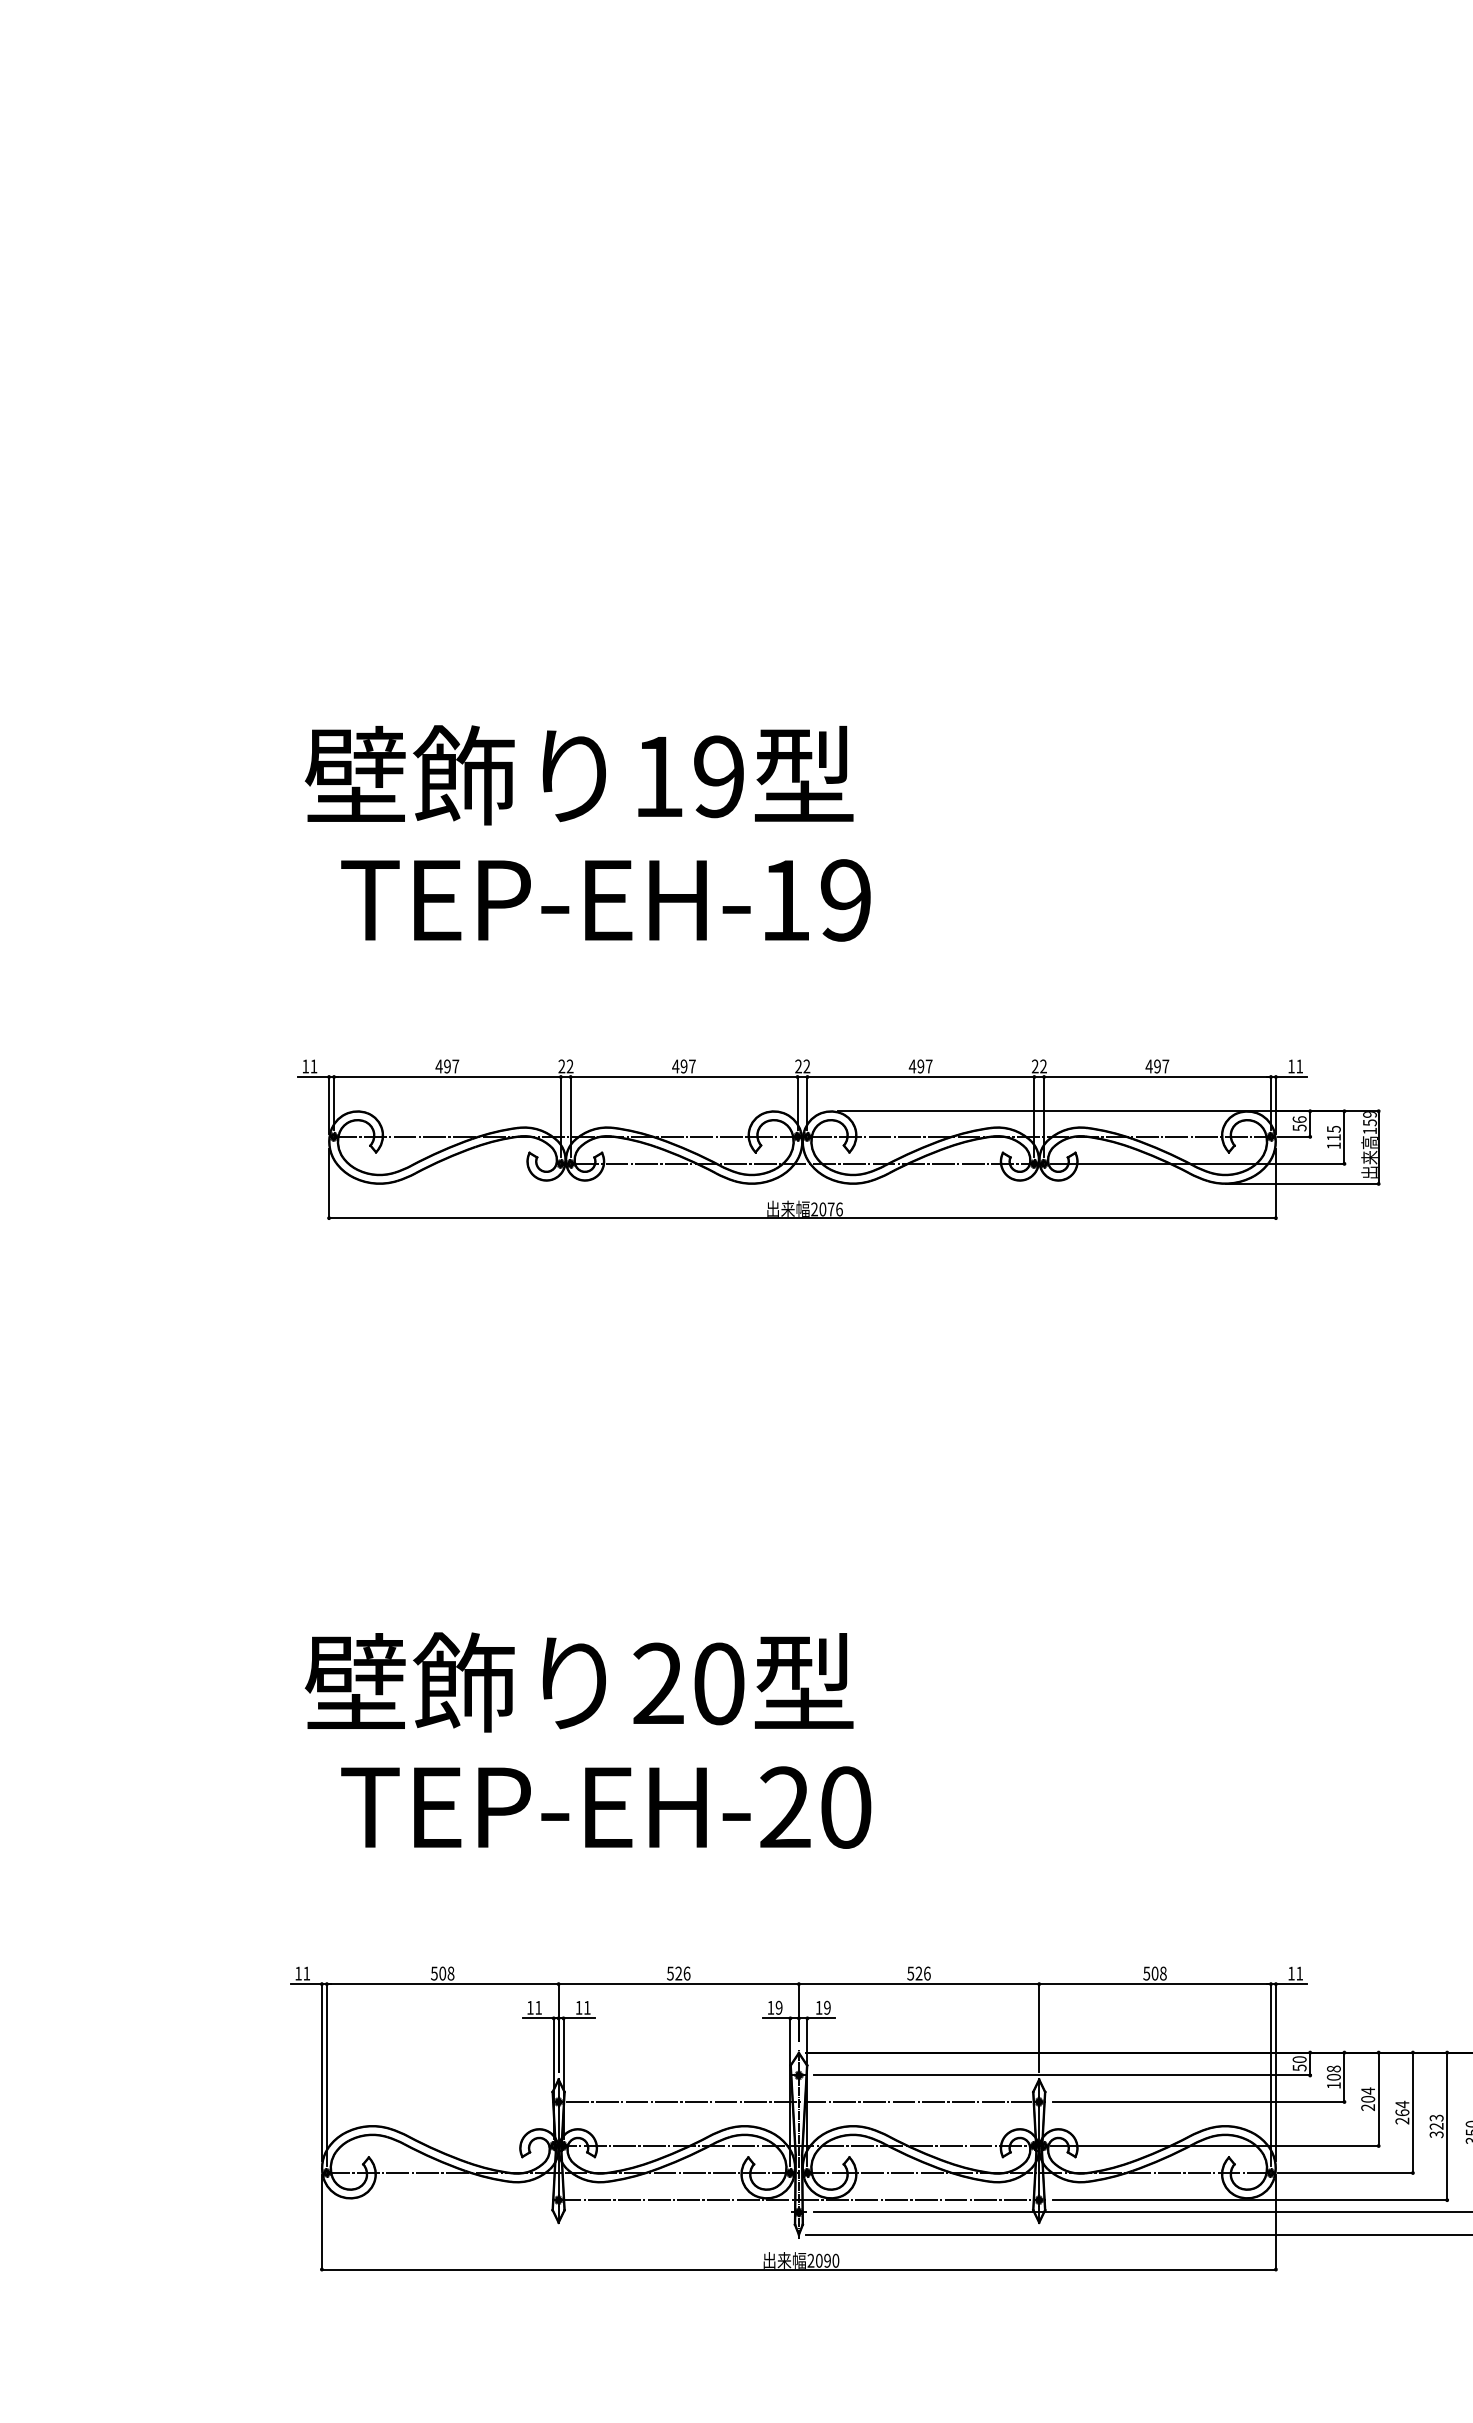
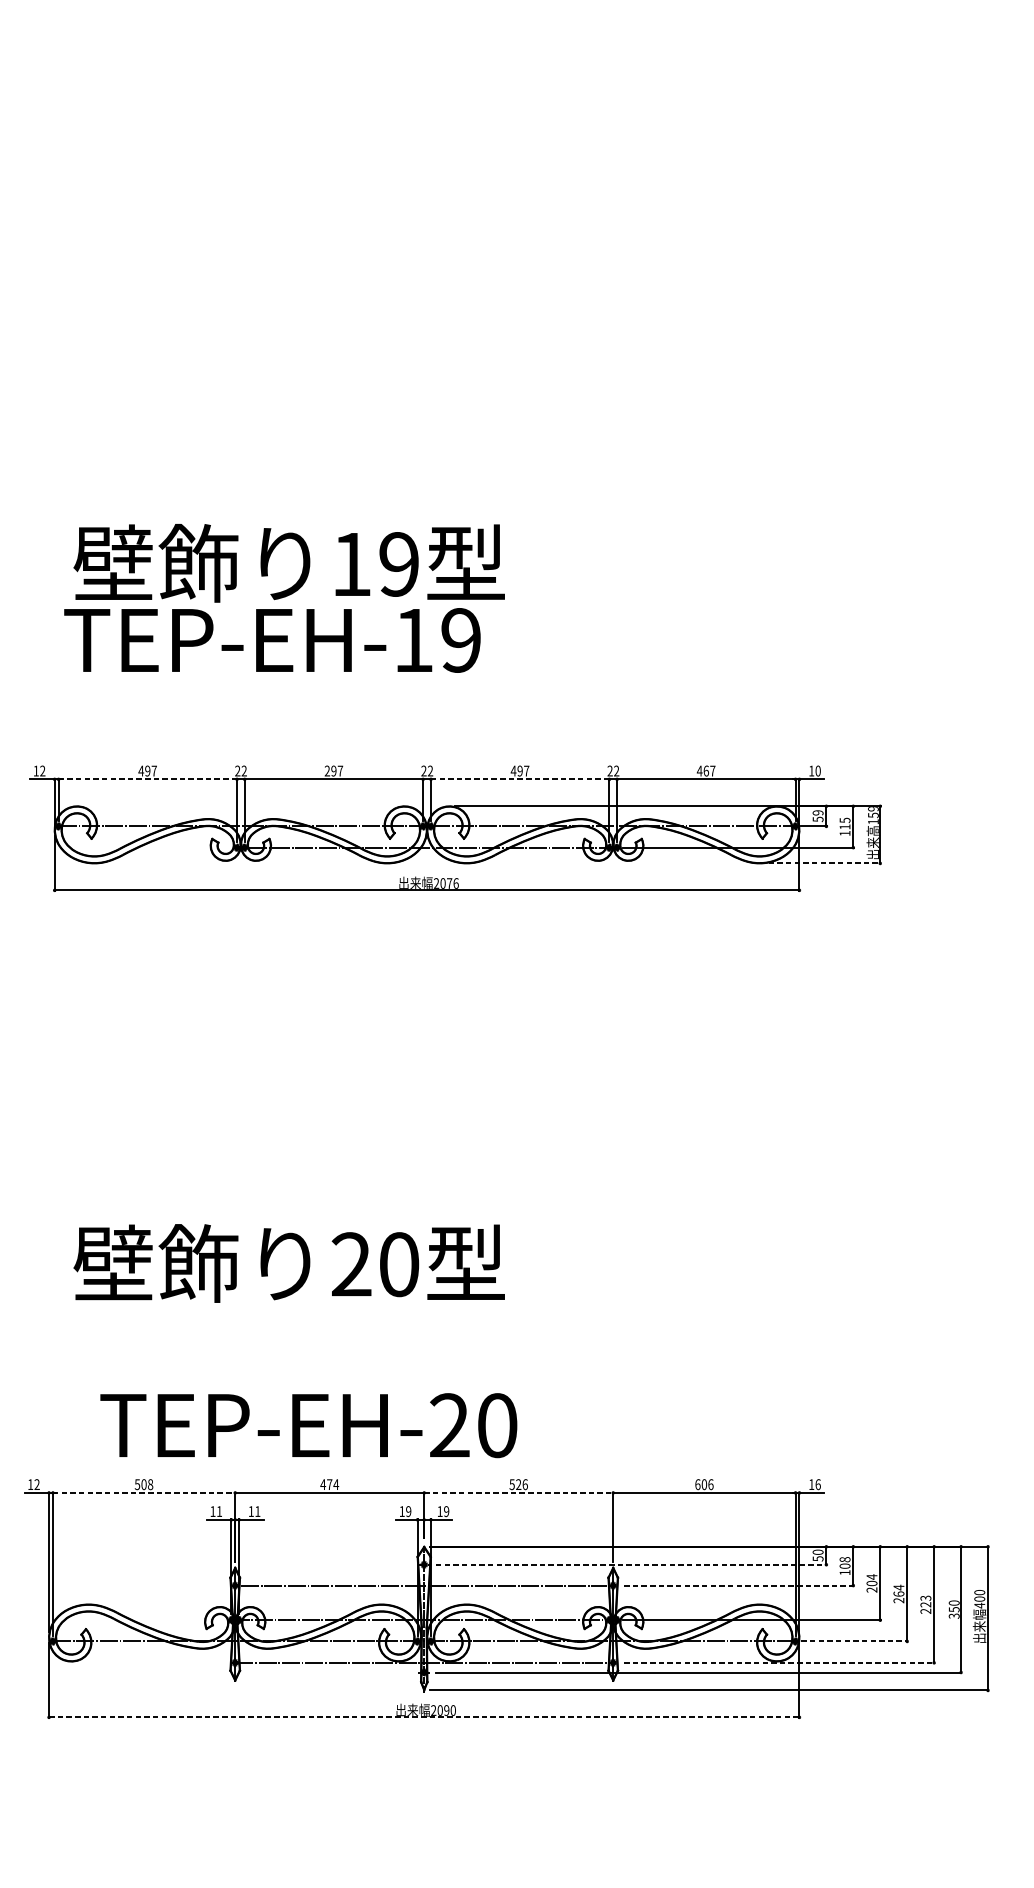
text: (578, 775) -> (288, 563), moved
text: (313, 1066) -> (42, 771), 11 -> 12
text: (675, 1066) -> (327, 771), 497 -> 297
text: (1157, 1066) -> (706, 771), 497 -> 467
text: (1299, 1066) -> (818, 771), 11 -> 10
line: (447, 1077) -> (147, 779), solid -> dashed
line: (920, 1077) -> (519, 779), solid -> dashed
text: (1299, 1119) -> (818, 812), 56 -> 59
line: (1302, 1183) -> (820, 863), solid -> dashed
text: (578, 1682) -> (288, 1263), moved
text: (606, 1807) -> (309, 1425), moved
text: (306, 1973) -> (36, 1484), 11 -> 12
text: (678, 1973) -> (329, 1484), 526 -> 474
text: (1154, 1973) -> (703, 1484), 508 -> 606
text: (1299, 1973) -> (818, 1484), 11 -> 16
line: (442, 1984) -> (143, 1493), solid -> dashed
line: (919, 1984) -> (519, 1493), solid -> dashed
line: (1062, 2075) -> (631, 1564), solid -> dashed
line: (1198, 2101) -> (738, 1585), solid -> dashed
text: (1436, 2134) -> (925, 1611), 323 -> 223
line: (1345, 2173) -> (854, 1641), solid -> dashed
line: (1250, 2200) -> (779, 1663), solid -> dashed
line: (799, 2269) -> (424, 1717), solid -> dashed

